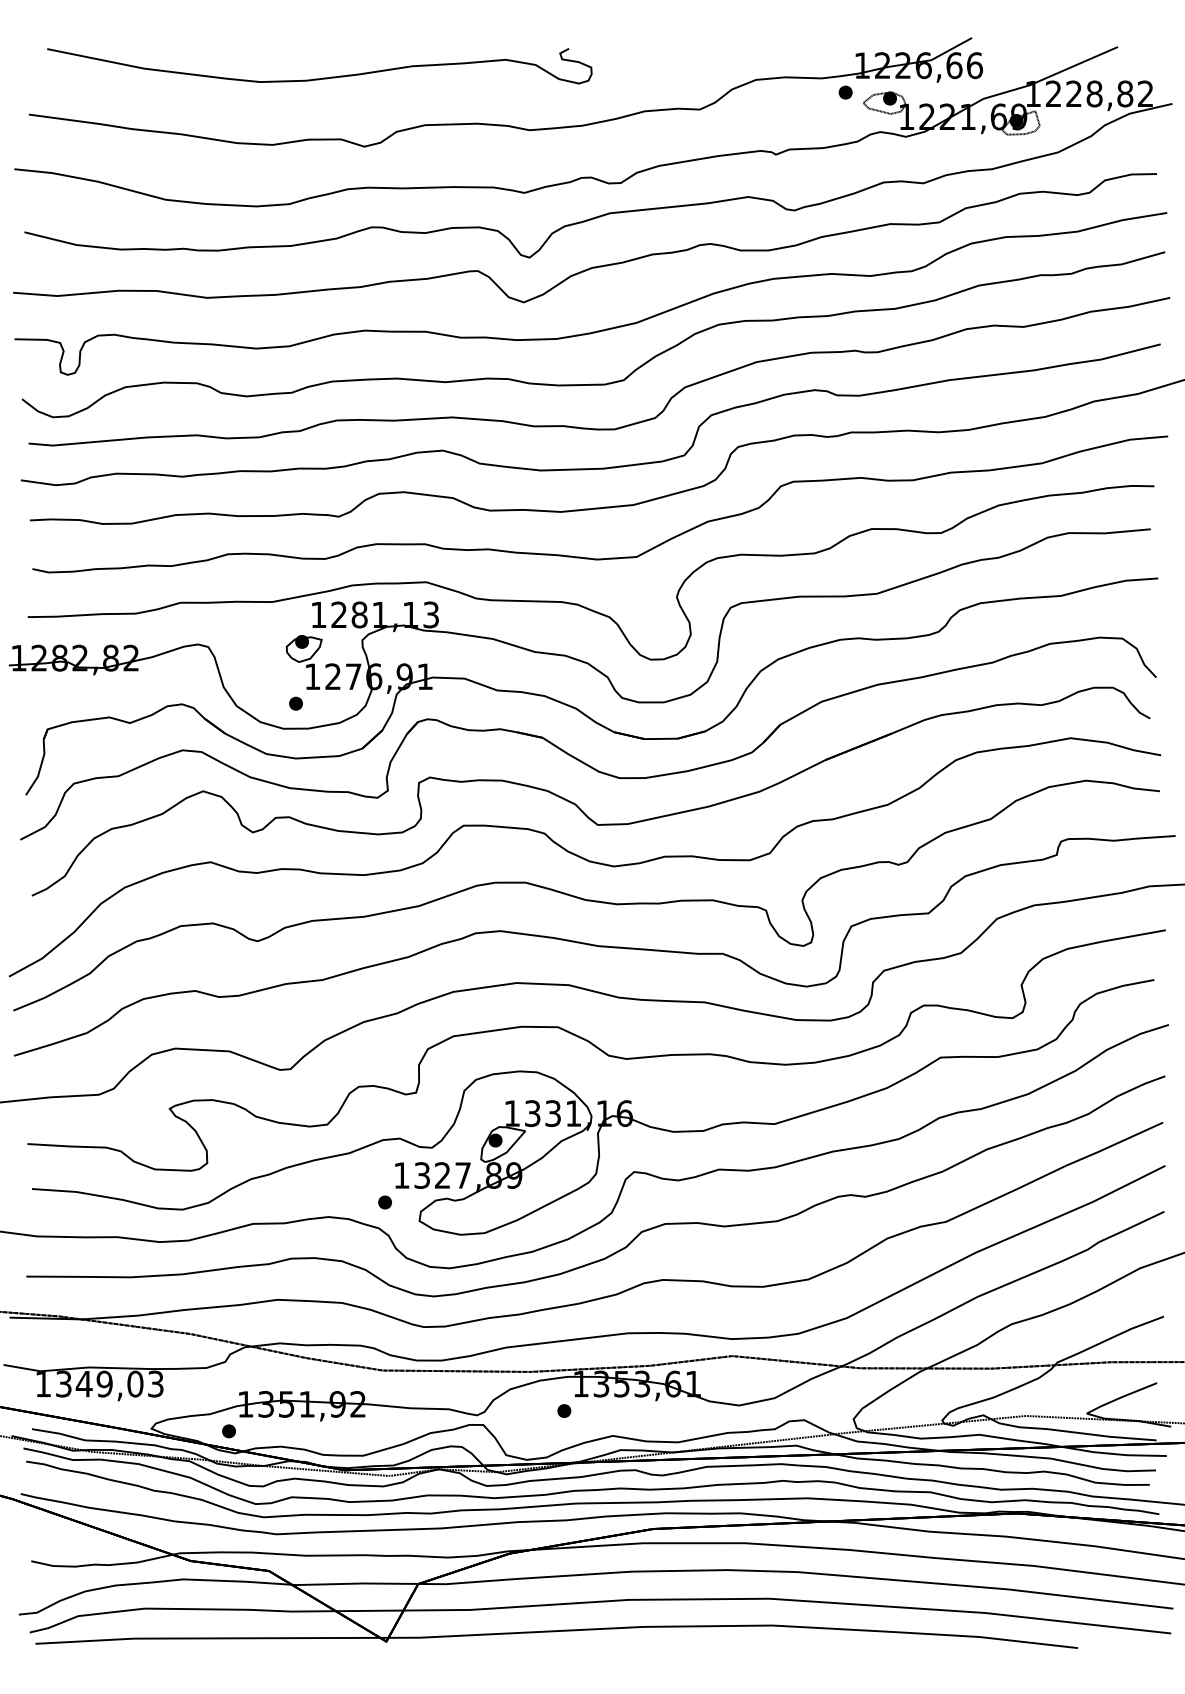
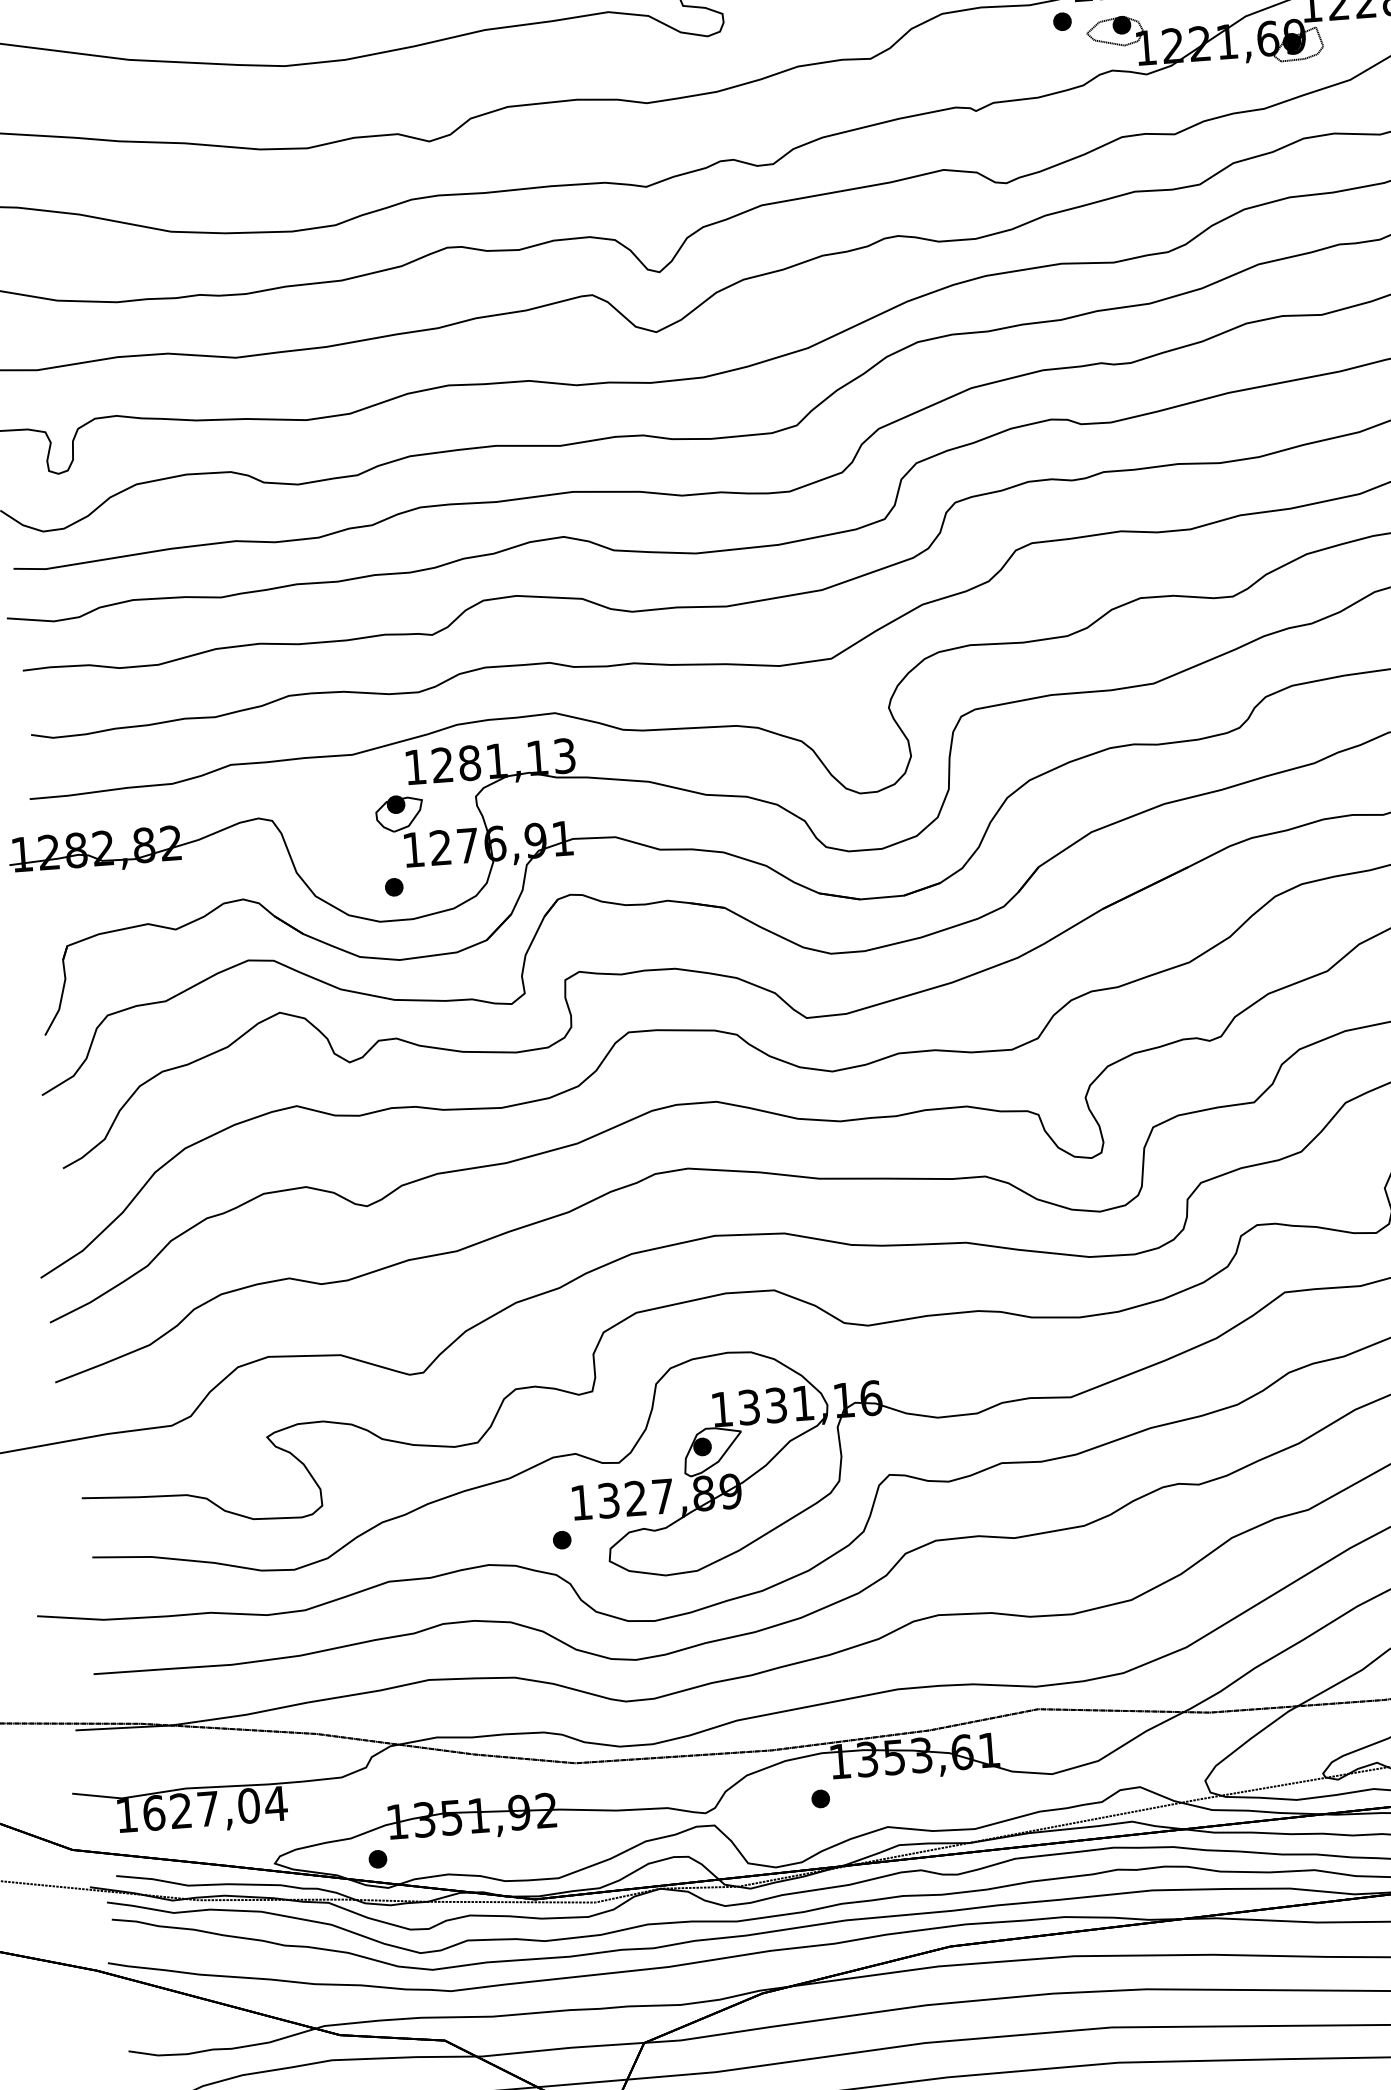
text: (110, 1383) -> (215, 1807), 1349,03 -> 1627,04

